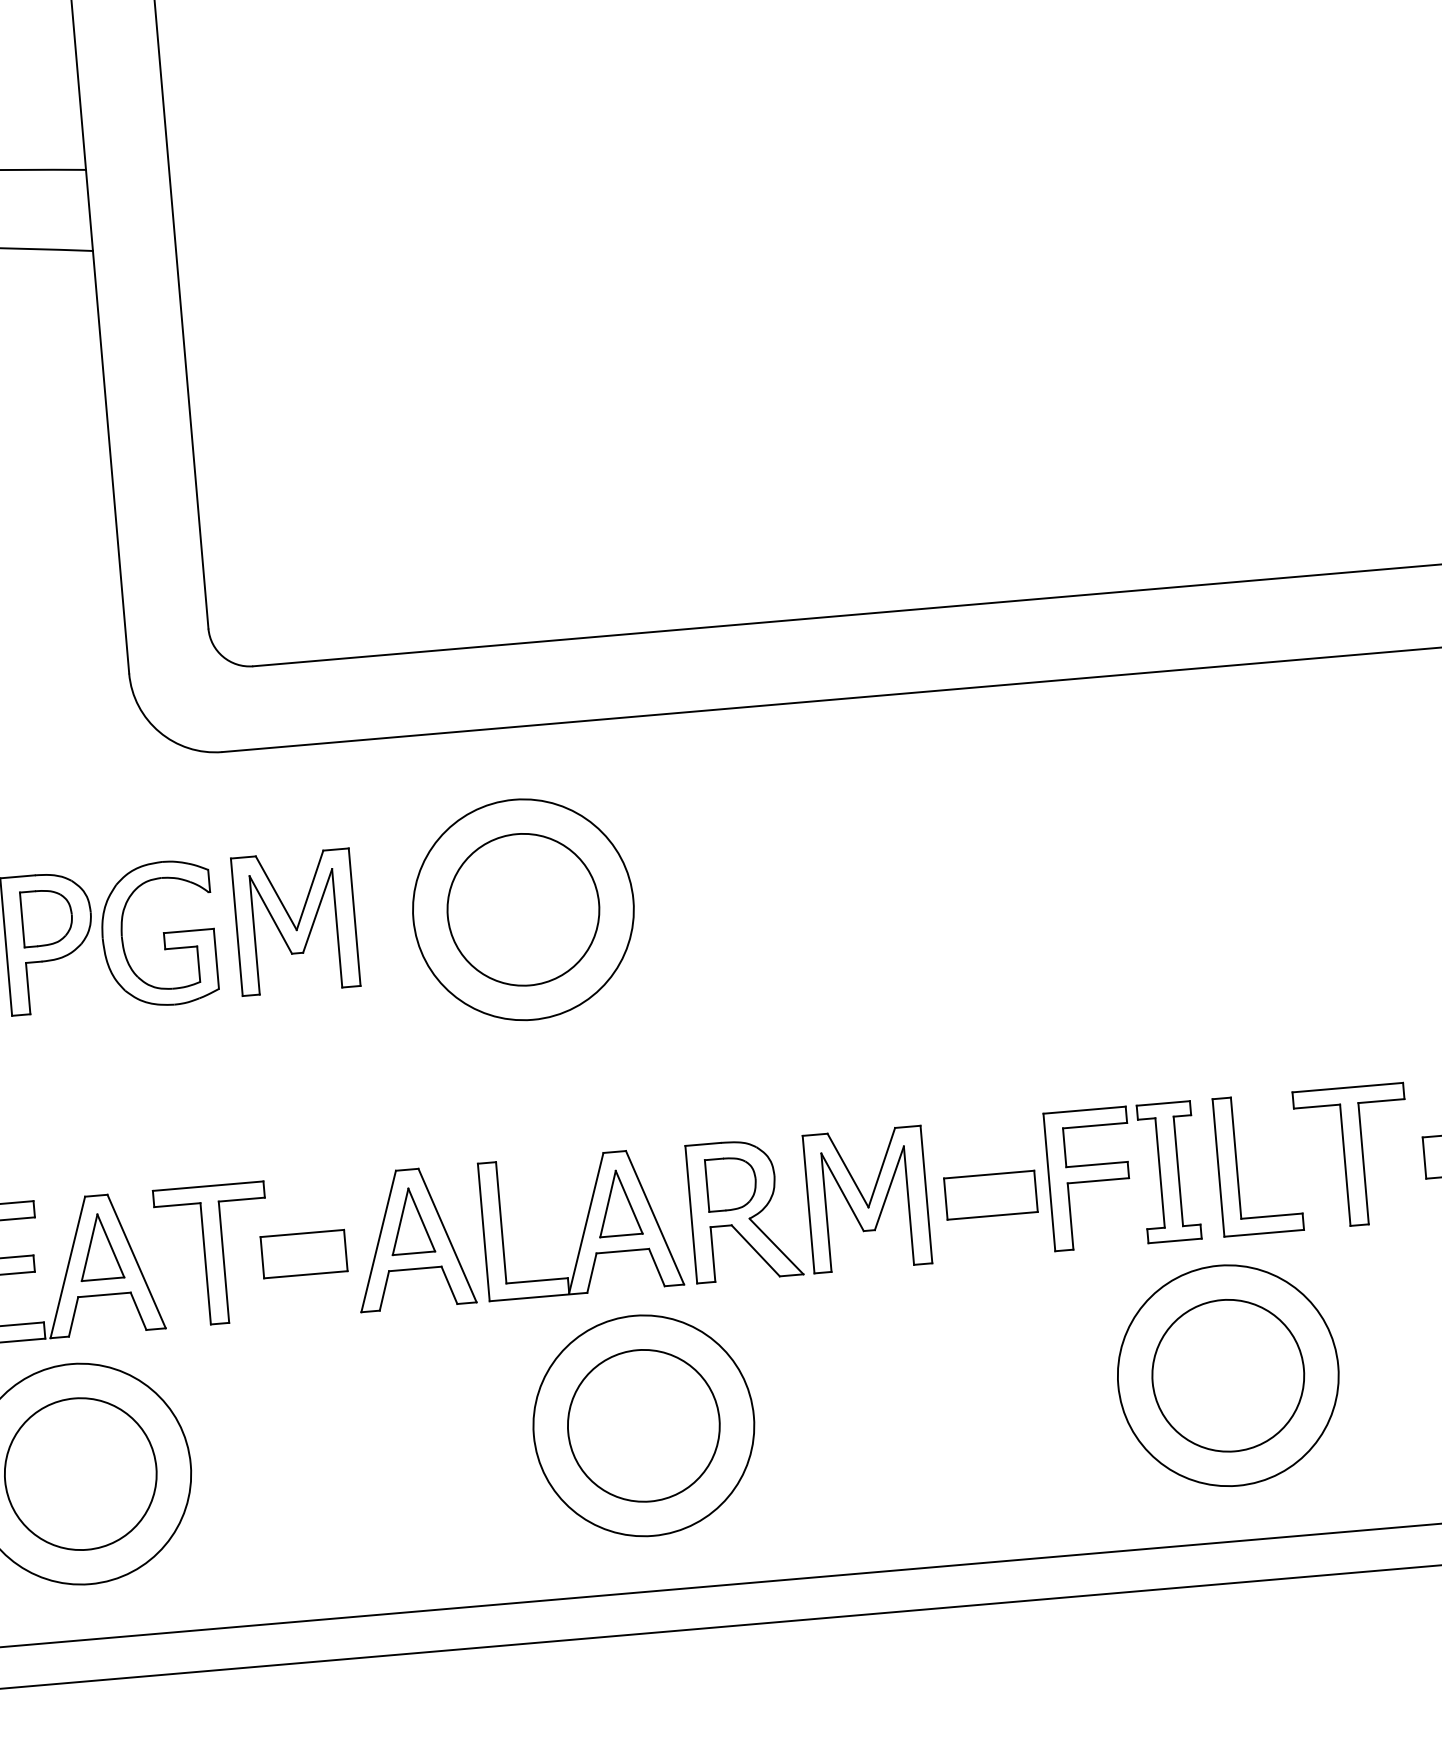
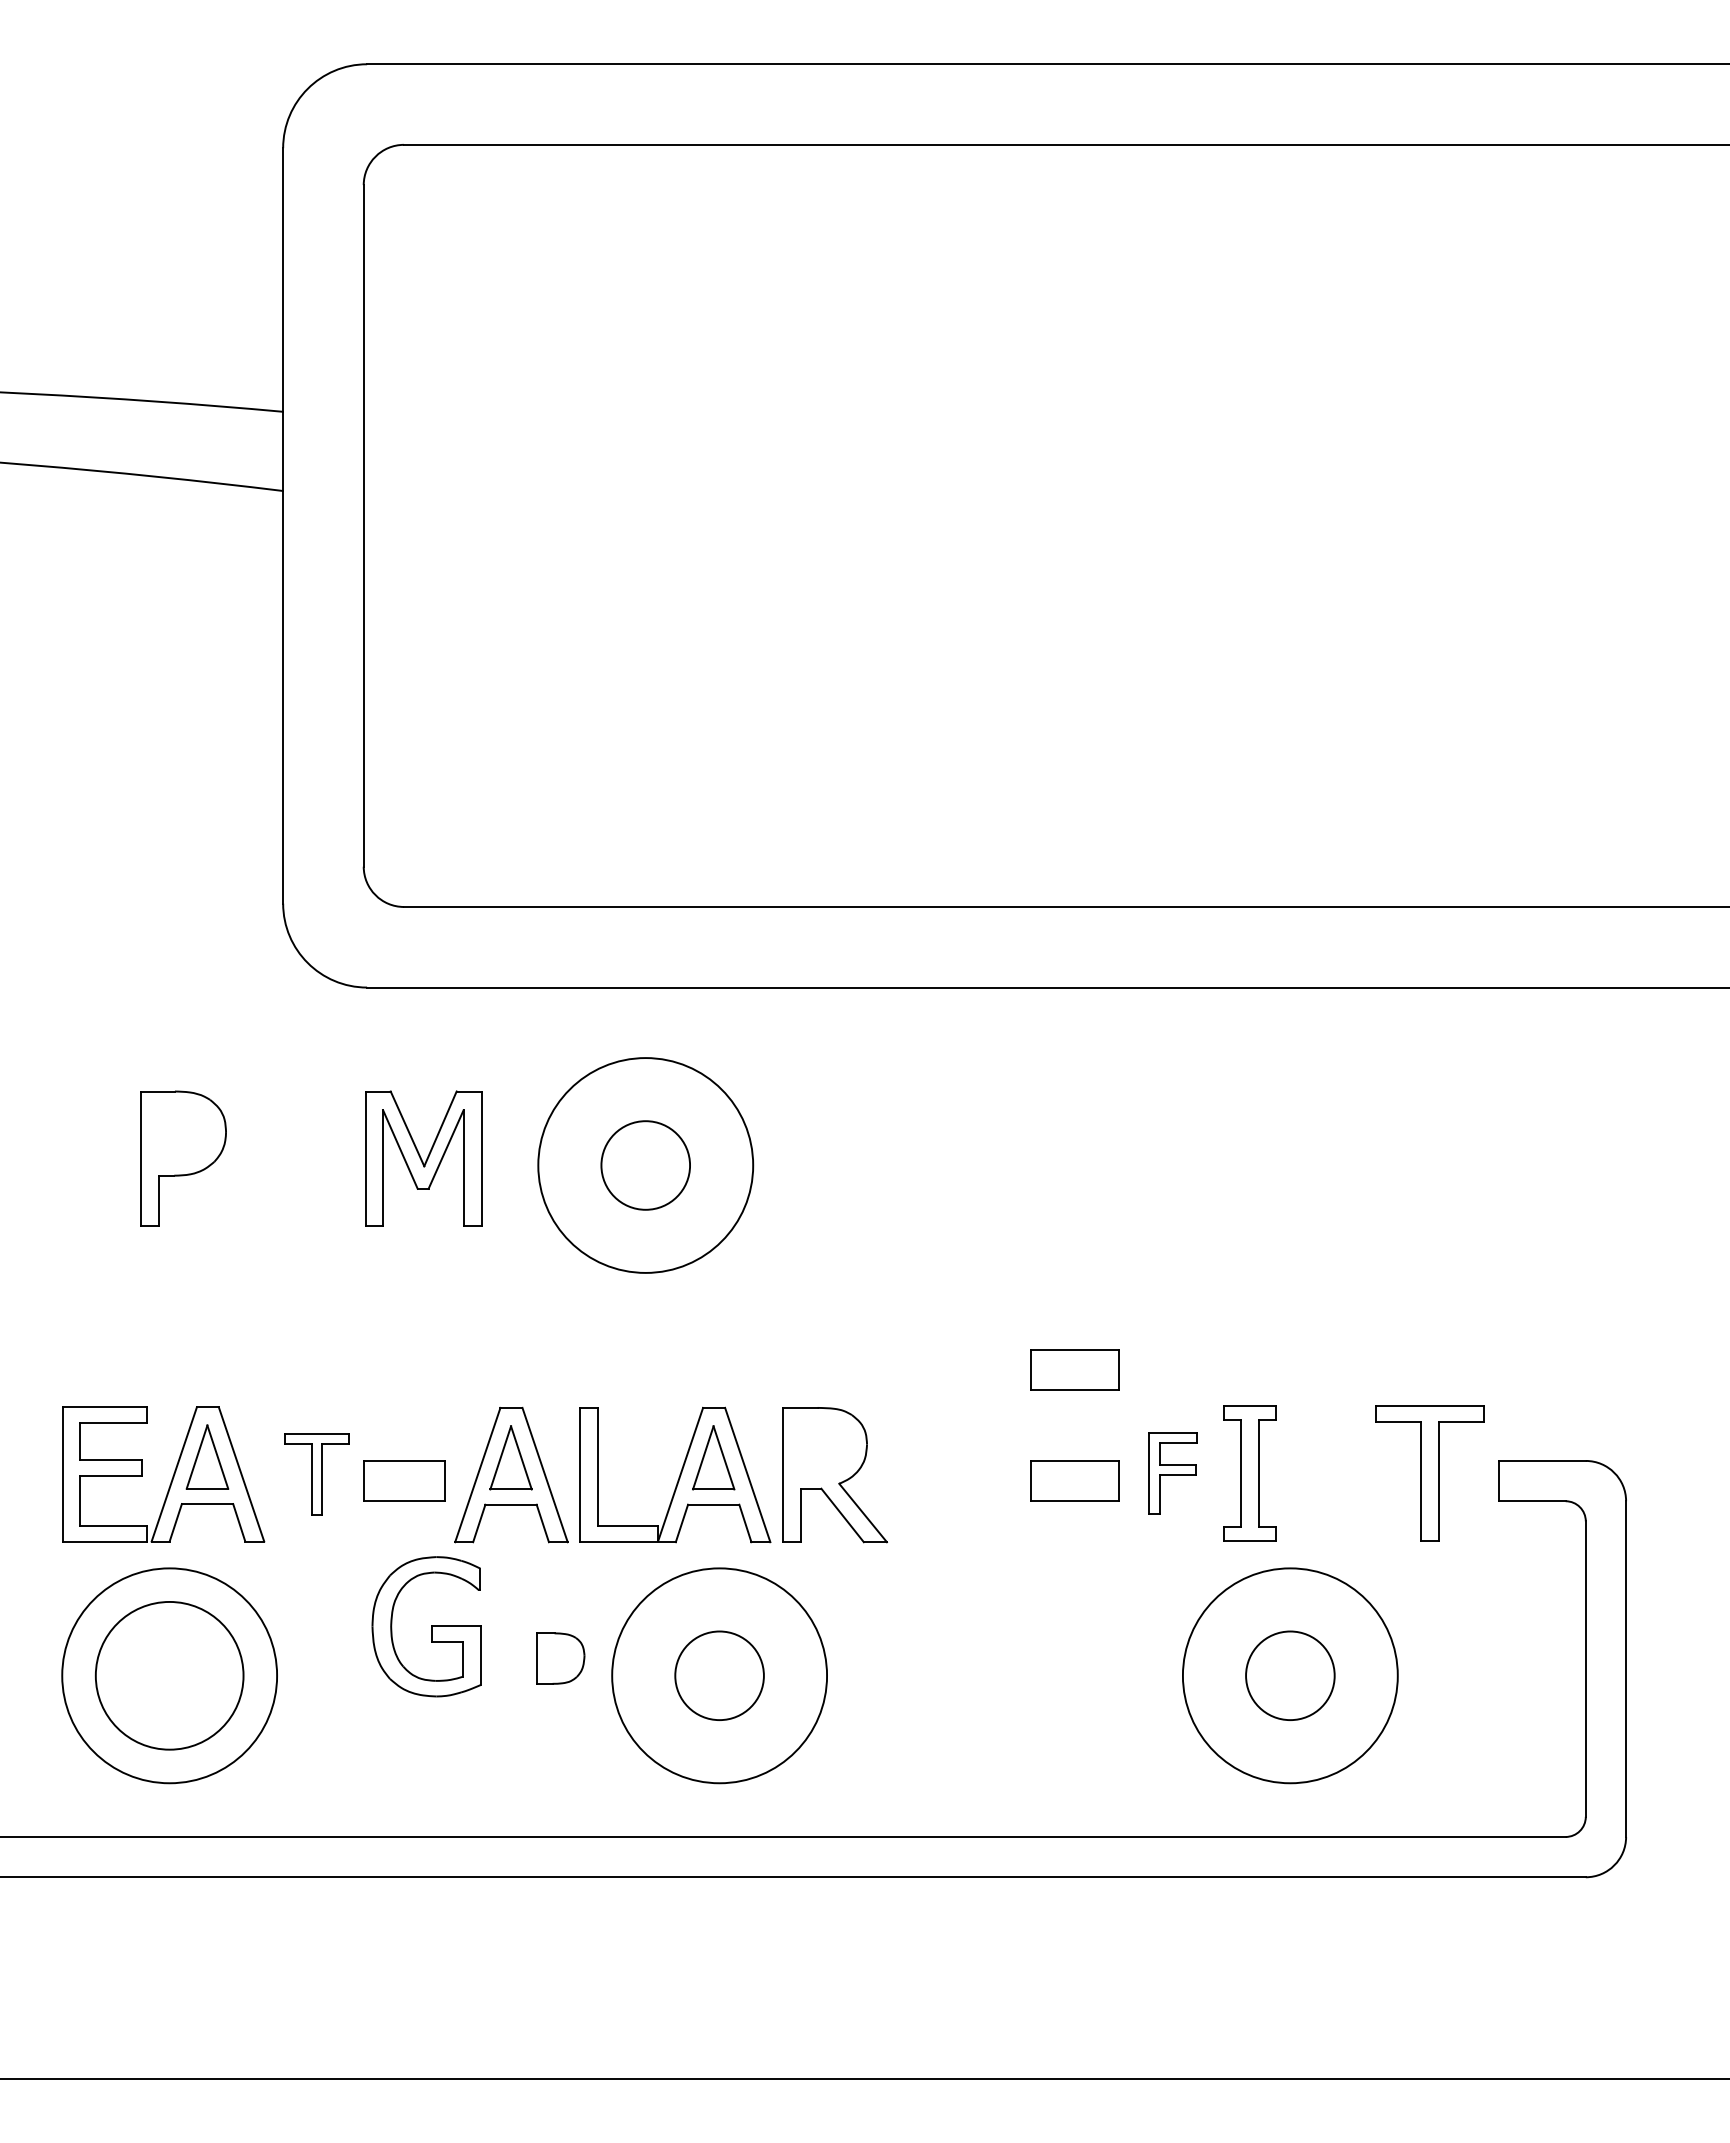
circle: (523, 909) -> (645, 1165), size x0.6
part: (47, 917) -> (183, 1133), removed
part: (158, 933) -> (426, 1626), moved
part: (980, 1081) -> (1074, 1369), added
part: (1237, 1166) -> (1316, 1473), removed
part: (1089, 1178) -> (1172, 1473), size x0.6
part: (731, 1183) -> (560, 1658), moved
part: (867, 1199) -> (955, 1474), removed
part: (213, 1255) -> (316, 1474), size x0.6
circle: (1228, 1375) -> (1290, 1675), size x0.6
circle: (643, 1425) -> (719, 1675), size x0.6

